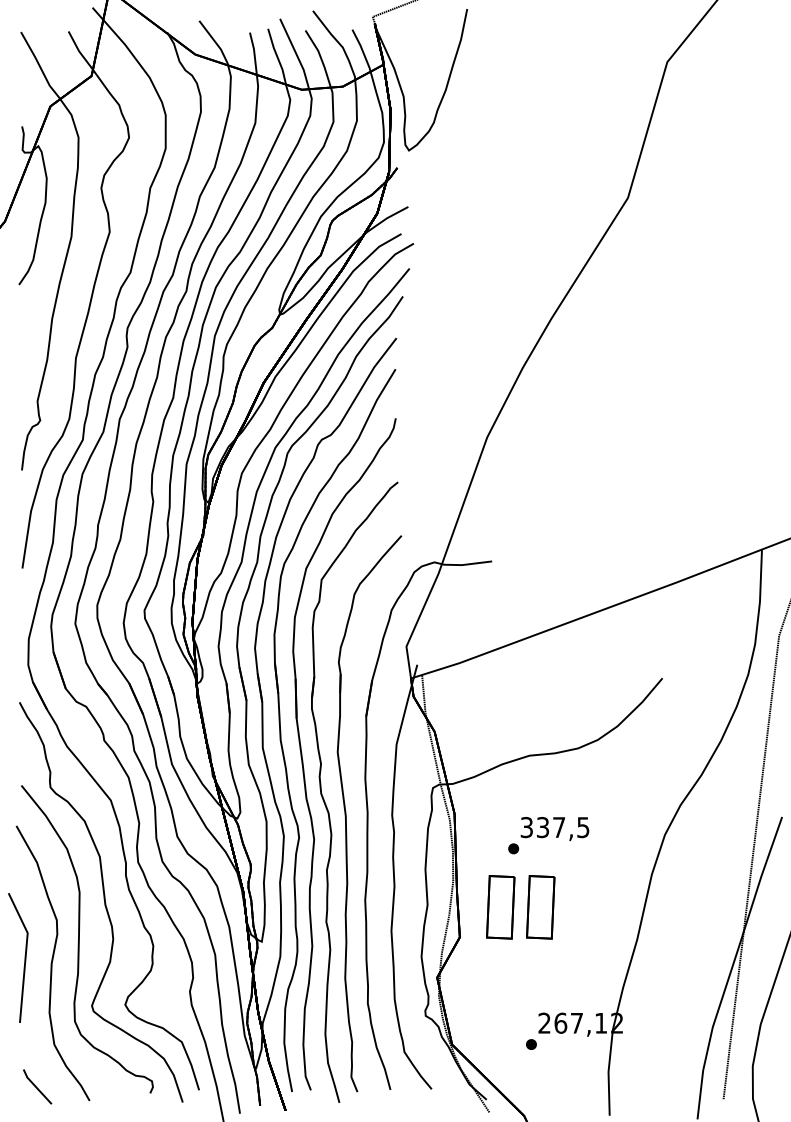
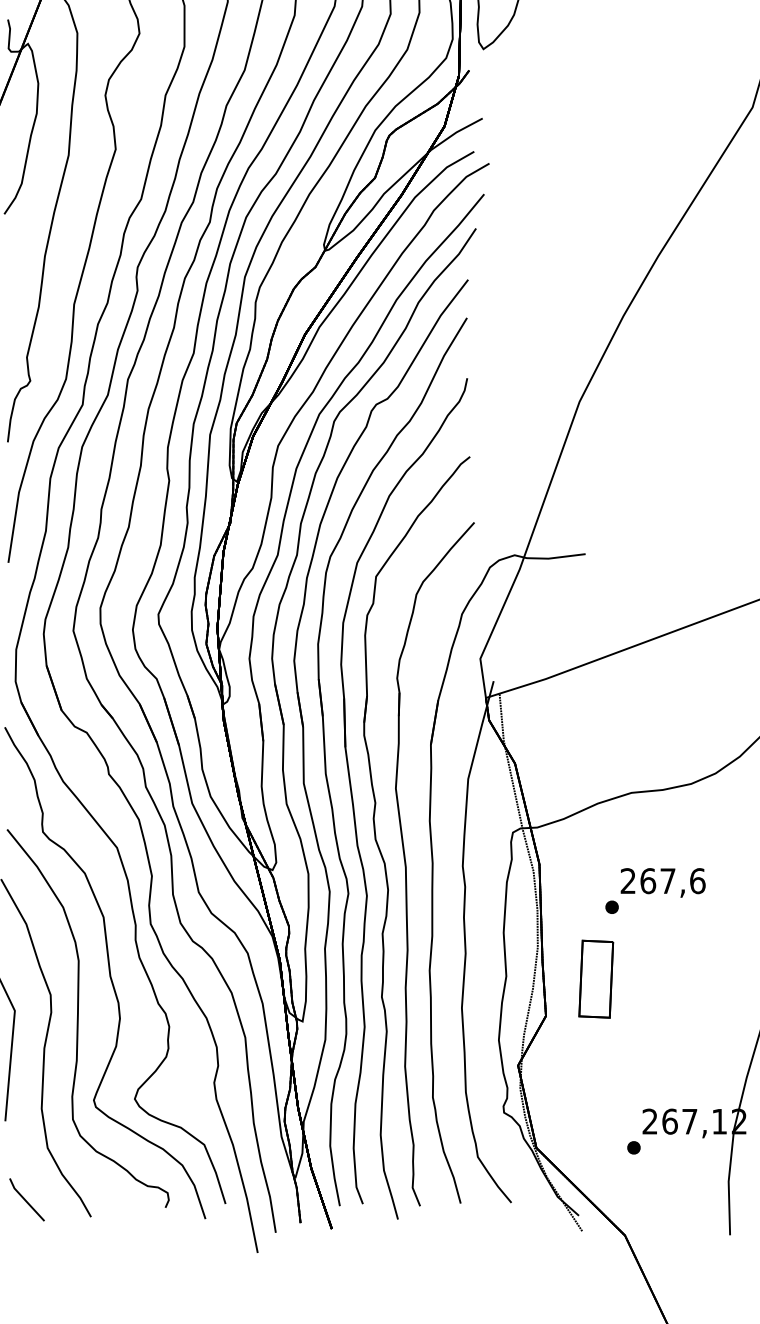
text: (554, 827) -> (662, 881), 337,5 -> 267,6
part: (540, 907) -> (645, 979), removed

